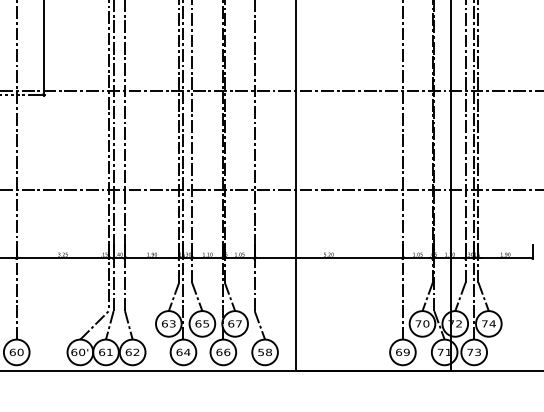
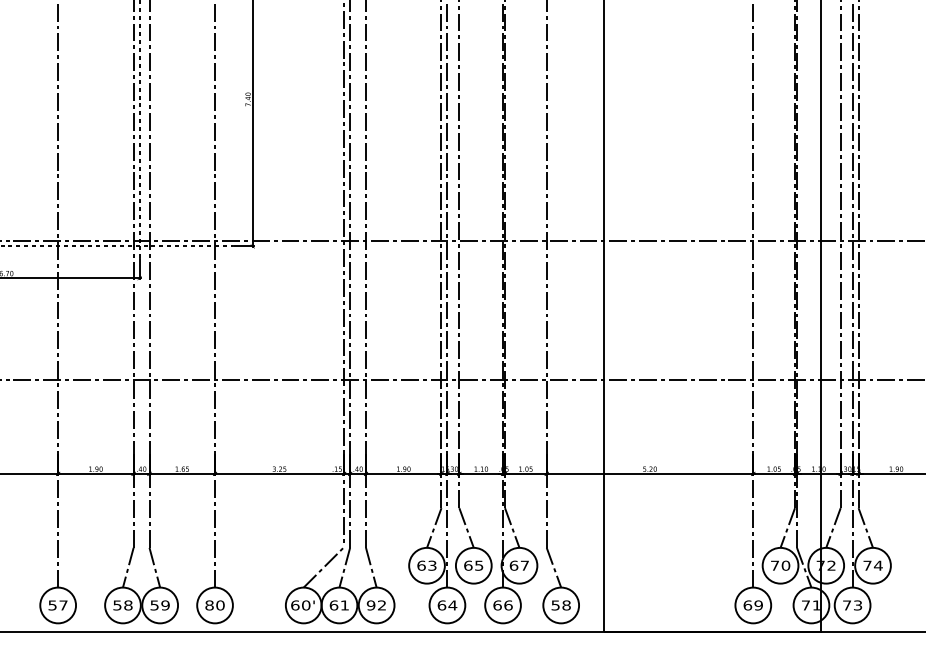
text: (12, 352) -> (209, 605), 60 -> 80
text: (128, 352) -> (370, 605), 62 -> 92

